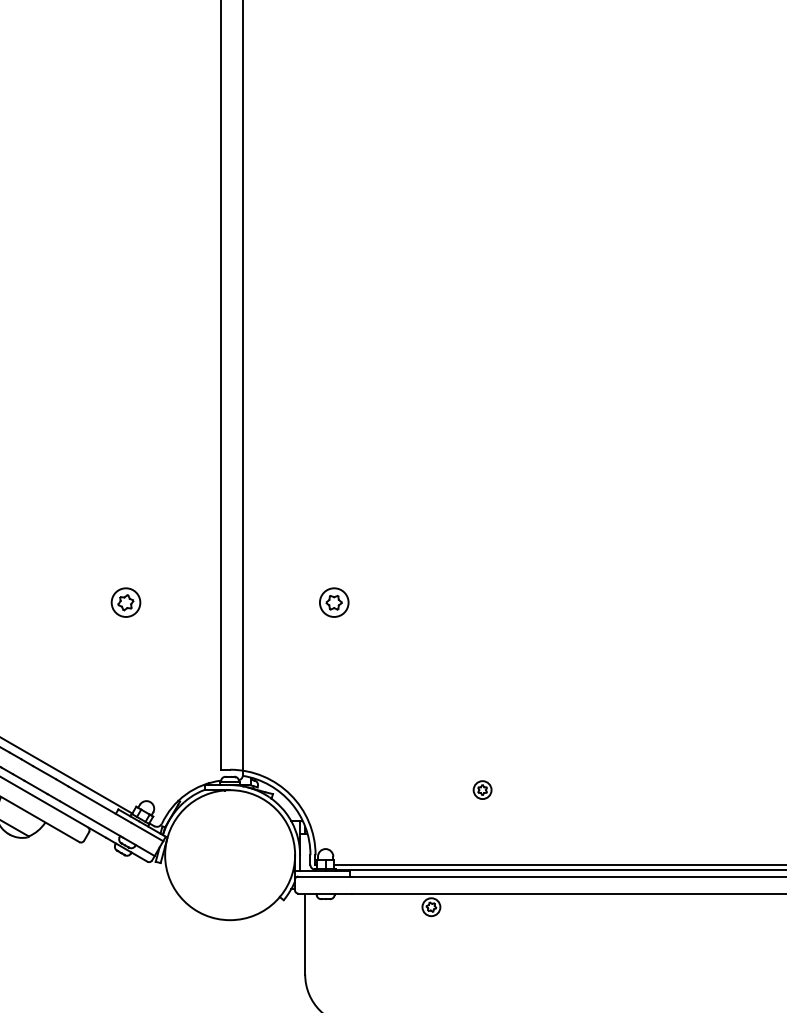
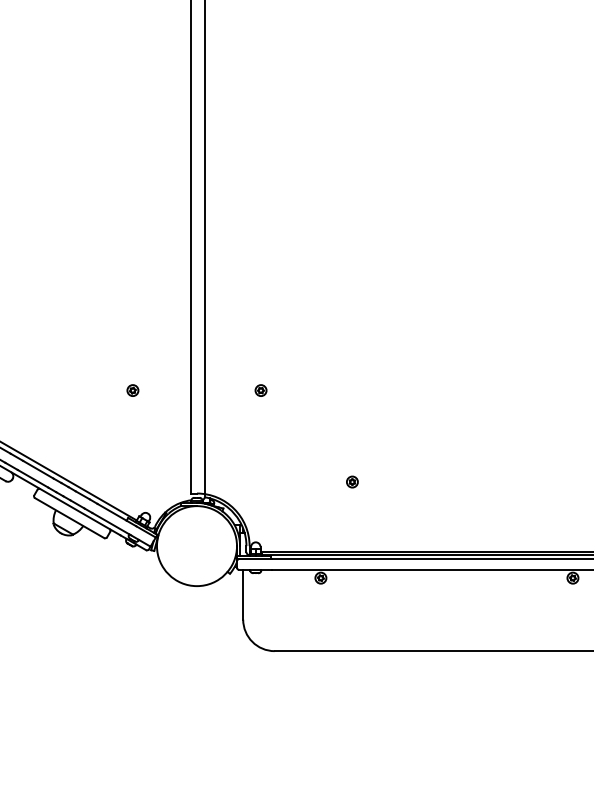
part: (125, 602) -> (132, 390), size x0.62
part: (333, 602) -> (260, 390), size x0.62
part: (482, 789) -> (352, 481), moved

